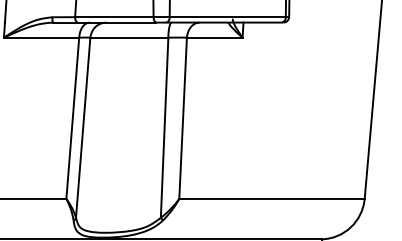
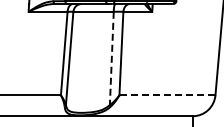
line: (163, 127) -> (111, 58), solid -> dashed
line: (270, 199) -> (166, 95), solid -> dashed

